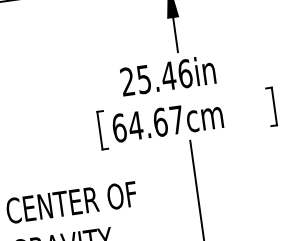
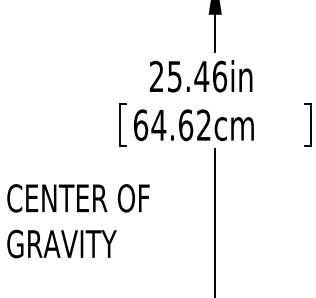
text: (176, 119) -> (203, 124), 64.67cm -> 64.62cm

